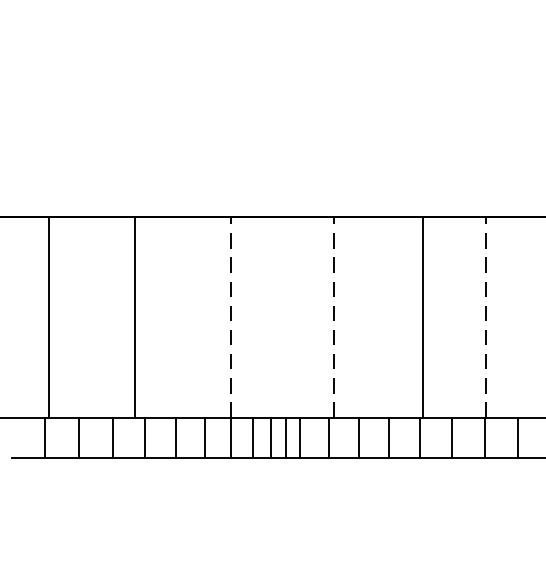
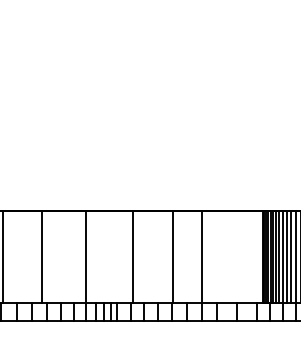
line: (232, 318) -> (86, 257), dashed -> solid
line: (333, 318) -> (132, 257), dashed -> solid
line: (486, 318) -> (202, 257), dashed -> solid

